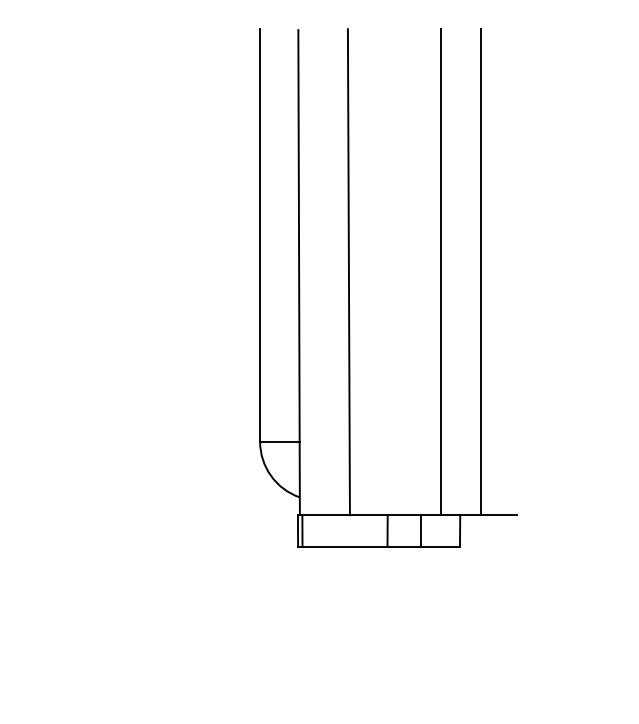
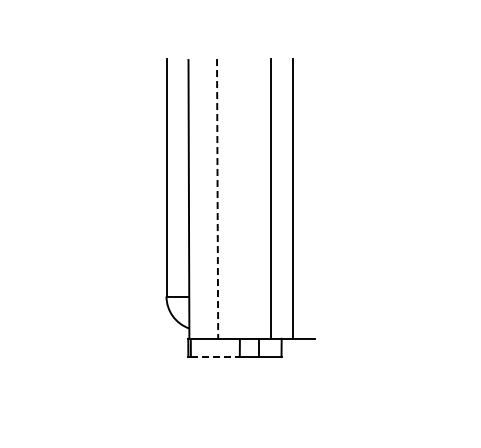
line: (348, 271) -> (217, 198), solid -> dashed
line: (345, 546) -> (215, 356), solid -> dashed

